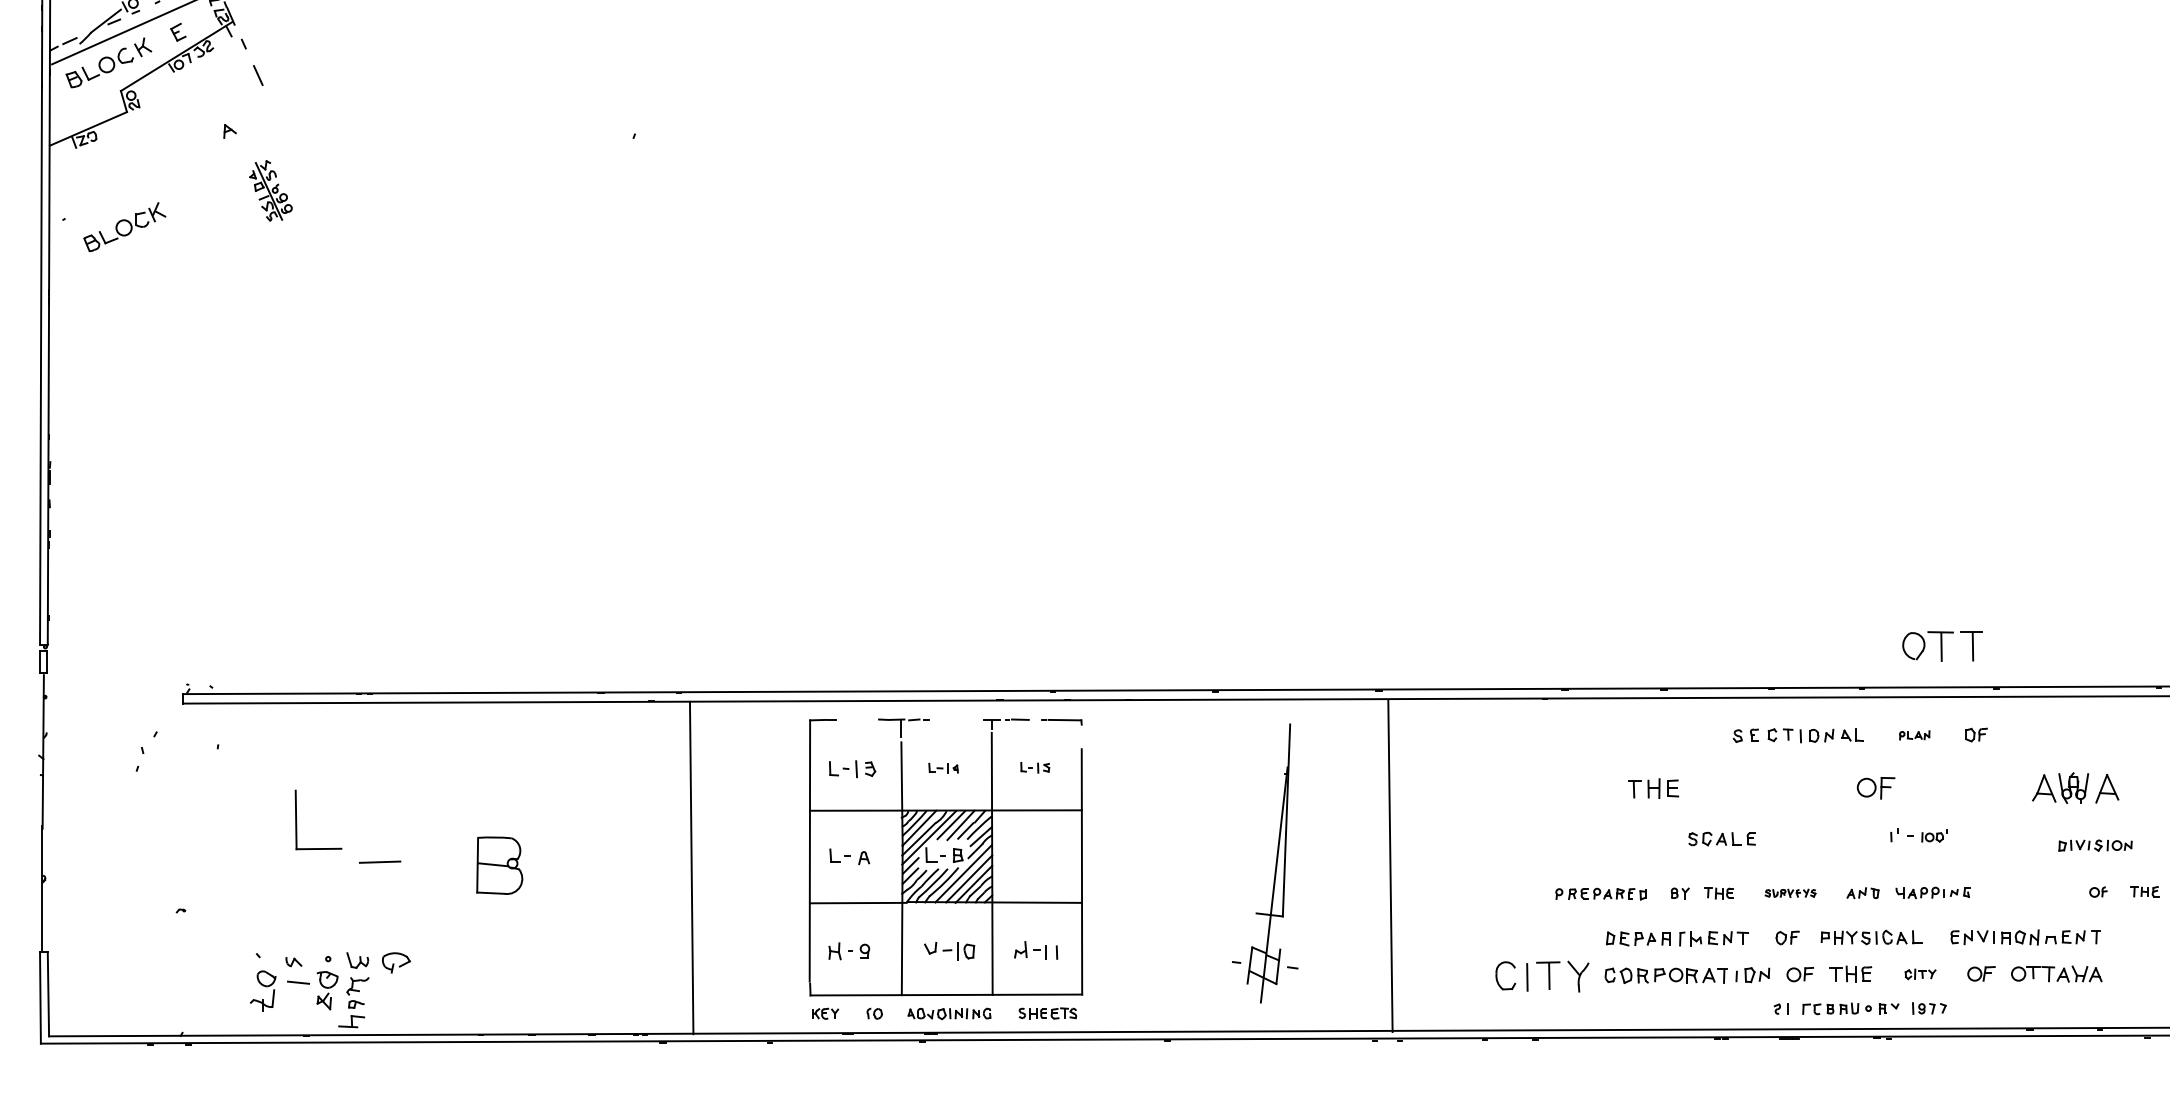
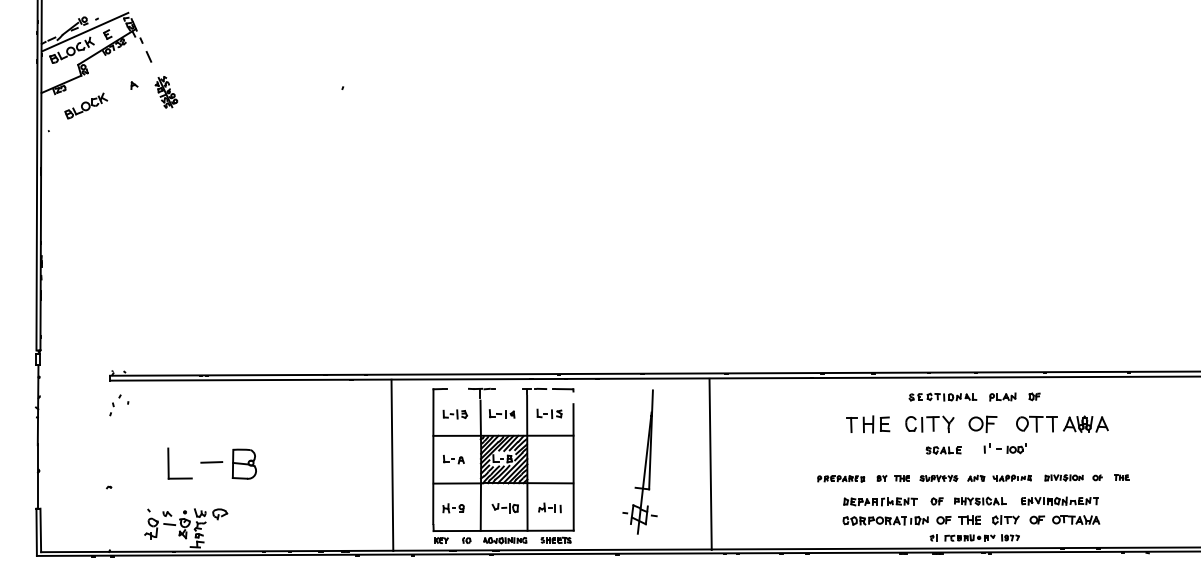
part: (270, 191) -> (166, 92), moved
part: (125, 226) -> (86, 105), moved
part: (1941, 645) -> (1036, 423), moved
part: (1913, 734) -> (1002, 396), size x1.67
part: (146, 751) -> (115, 405), moved
part: (944, 767) -> (502, 413), size x1.67
part: (1035, 767) -> (549, 413), size x1.67
part: (1875, 786) -> (982, 423), size x1.43
part: (1654, 788) -> (868, 424), size x1.67
part: (298, 819) -> (169, 463), moved
part: (1917, 835) -> (1004, 448), size x1.43
part: (1721, 839) -> (943, 450), moved
part: (2094, 844) -> (1063, 477), moved
part: (1264, 862) -> (639, 461), moved
part: (497, 864) -> (243, 463), moved
line: (1390, 864) -> (710, 463), moved
line: (691, 868) -> (392, 465), moved
part: (1789, 893) -> (938, 478), size x1.43
part: (1541, 974) -> (929, 423), moved
part: (1919, 974) -> (1005, 520), size x1.67

